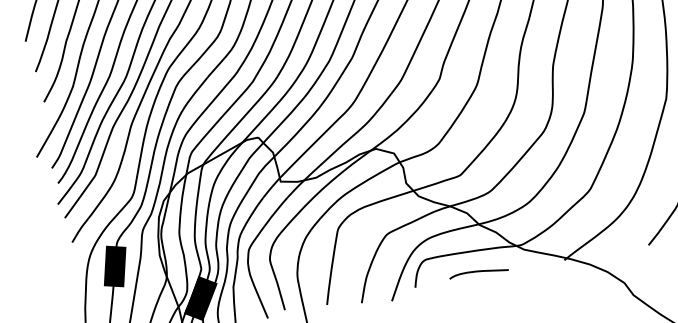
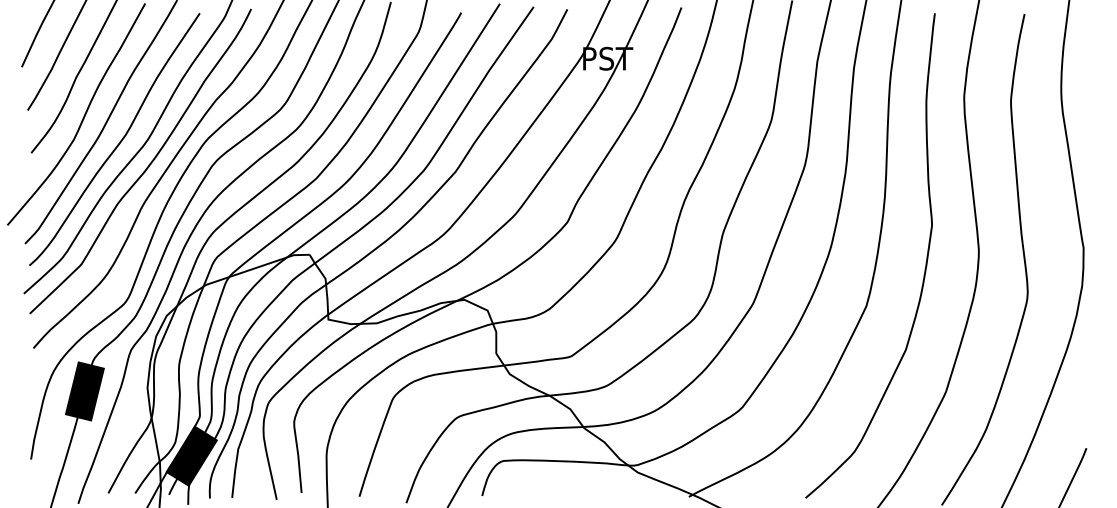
curve: (478, 271) -> (570, 490), removed

